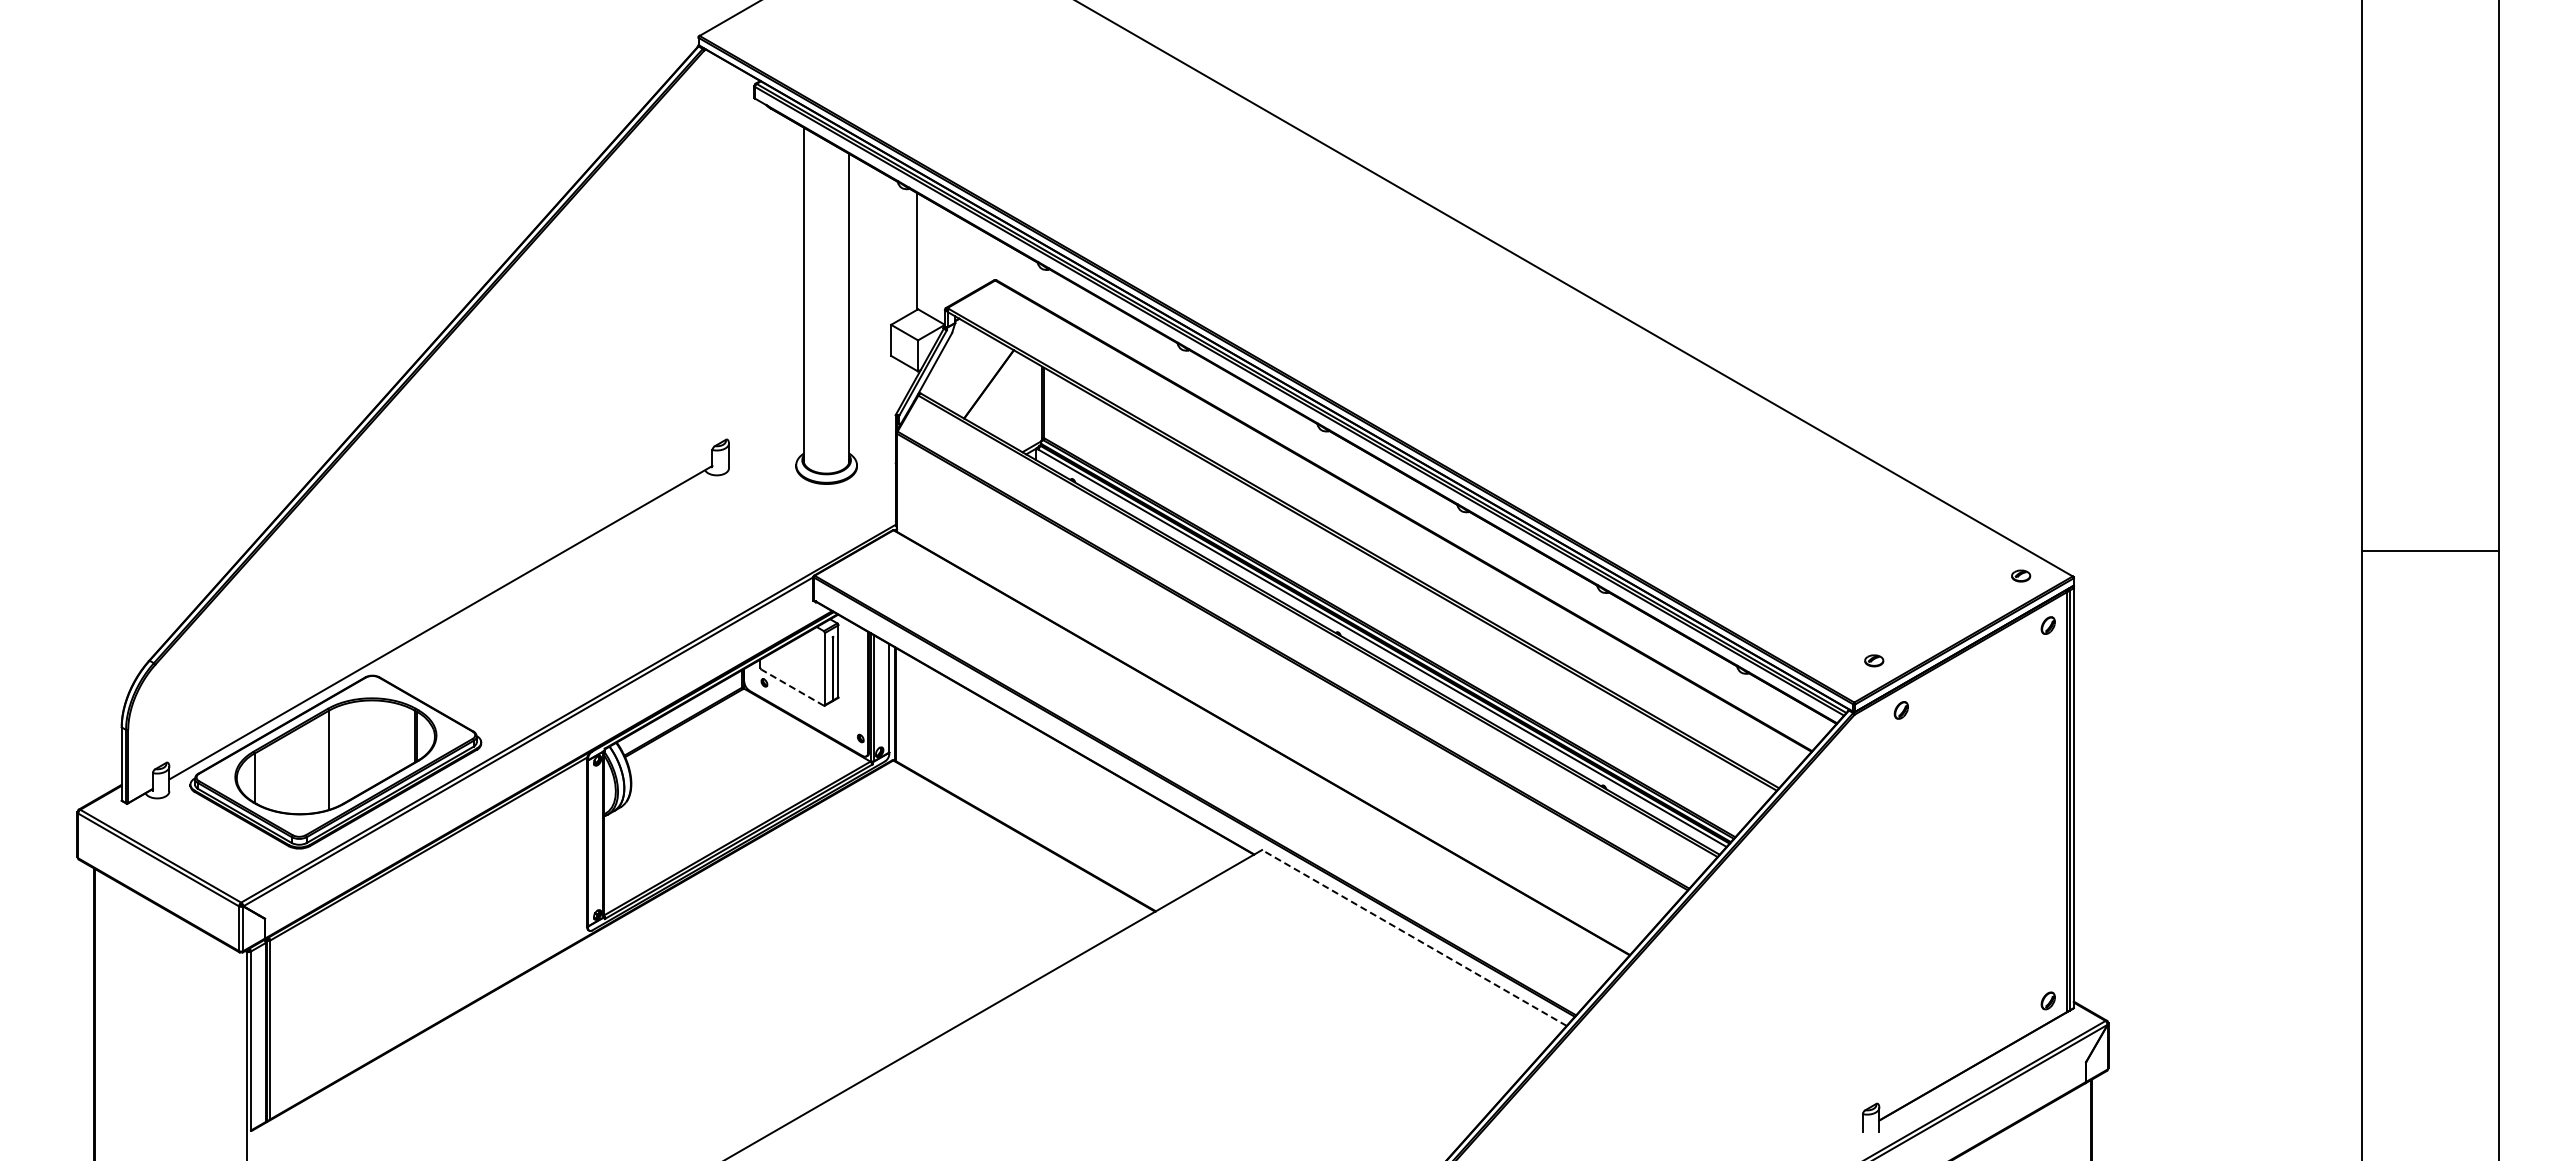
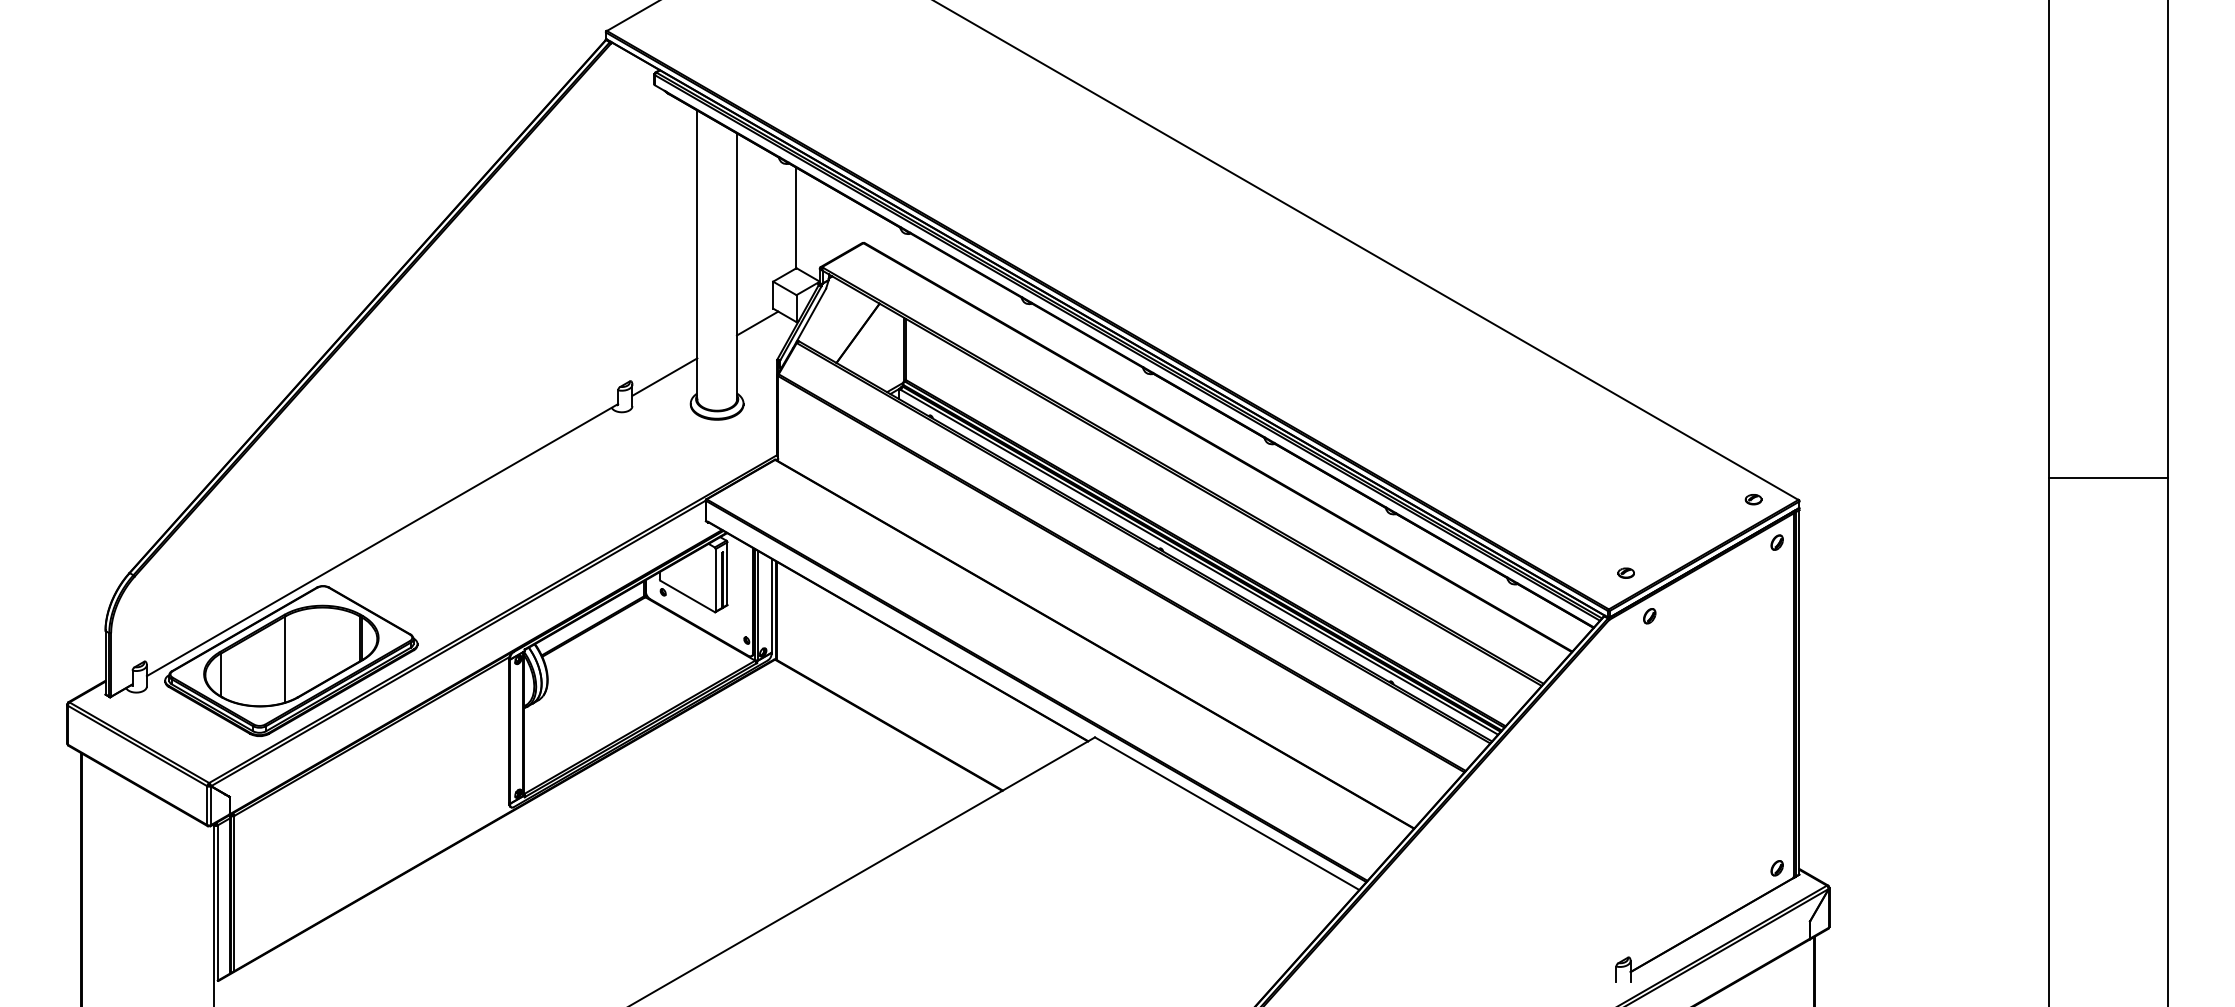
line: (873, 372) -> (757, 323), added
line: (766, 434) -> (664, 376), added
line: (792, 687) -> (687, 596), dashed -> solid
line: (1414, 937) -> (1227, 813), dashed -> solid

